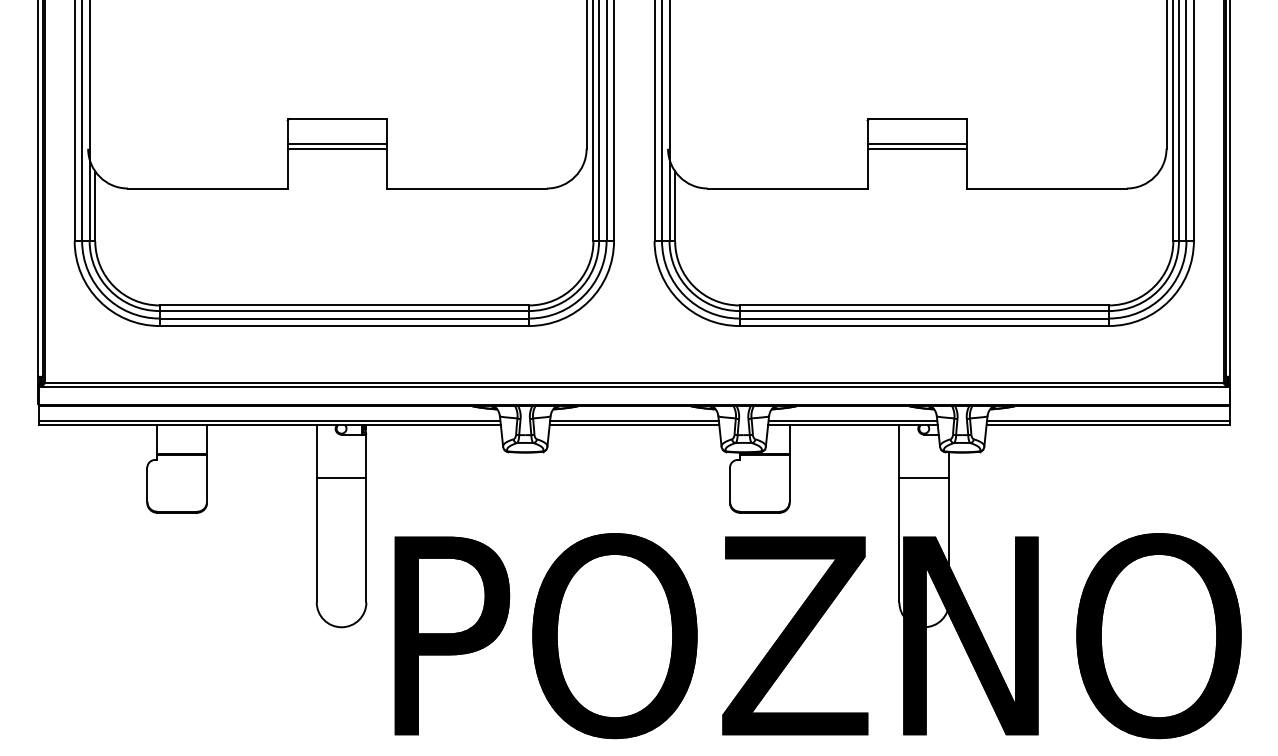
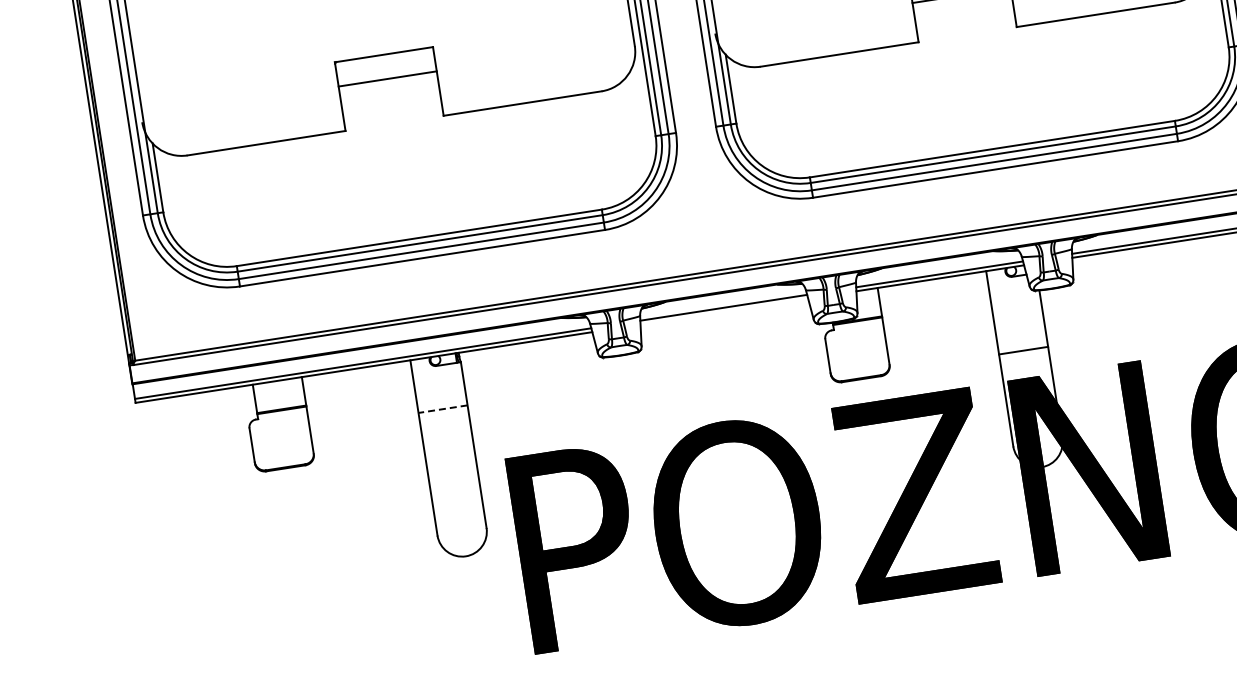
line: (337, 148) -> (388, 83), removed
line: (634, 425) -> (724, 312), removed
line: (341, 478) -> (443, 409), solid -> dashed
line: (924, 478) -> (1023, 350), moved

